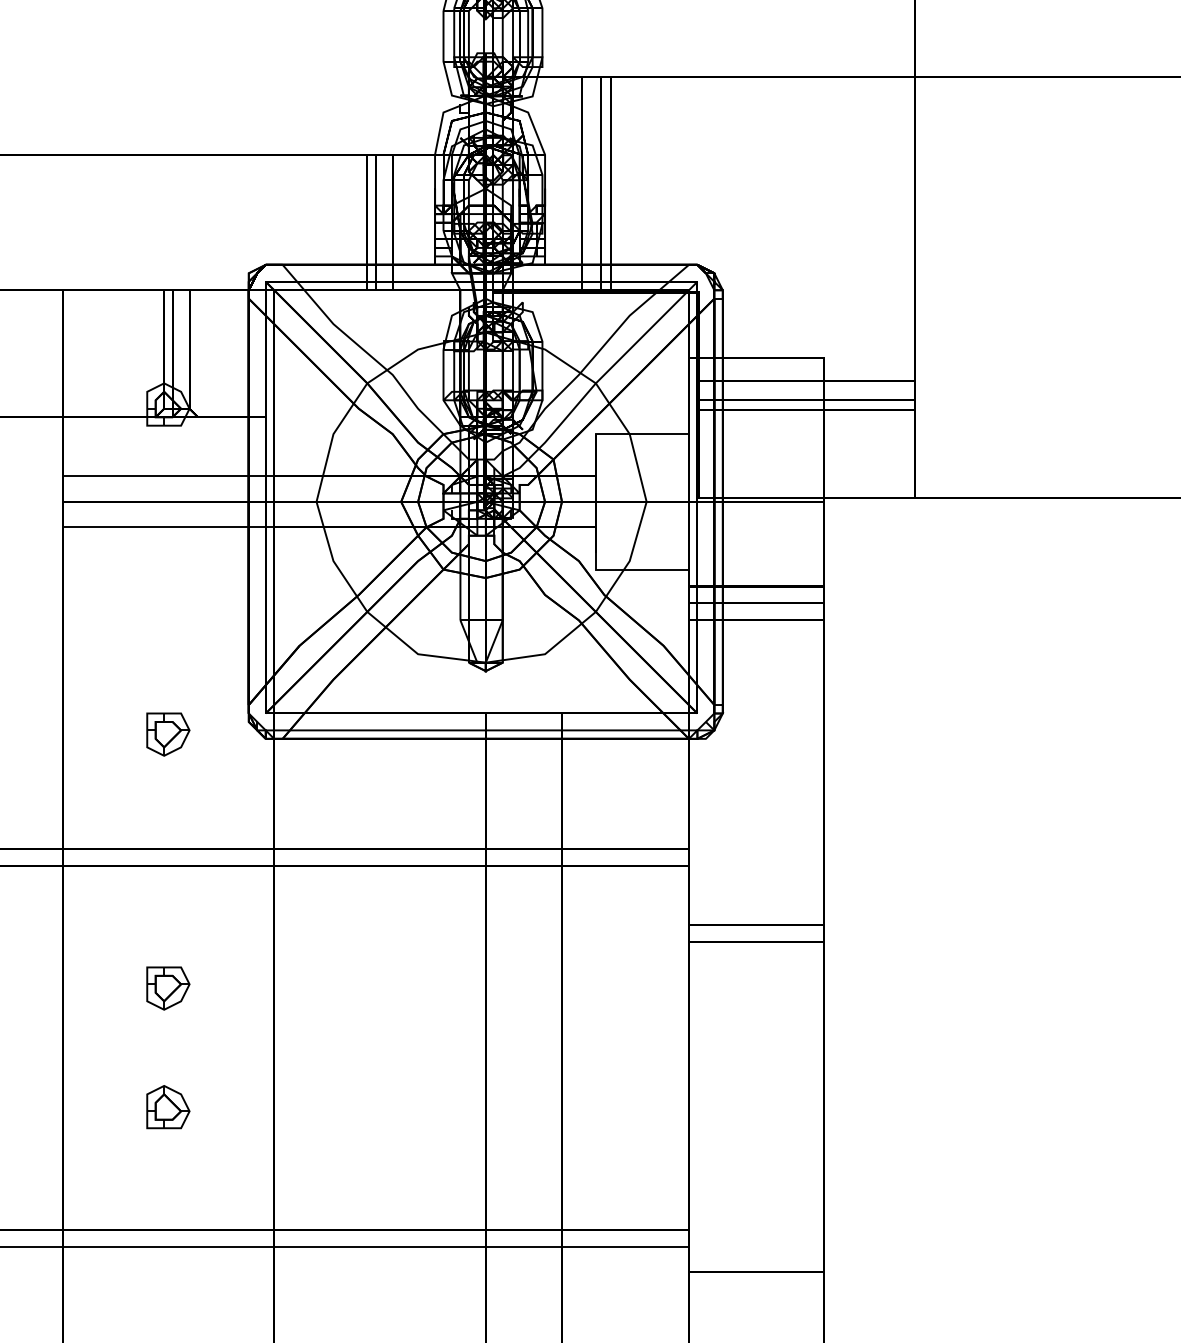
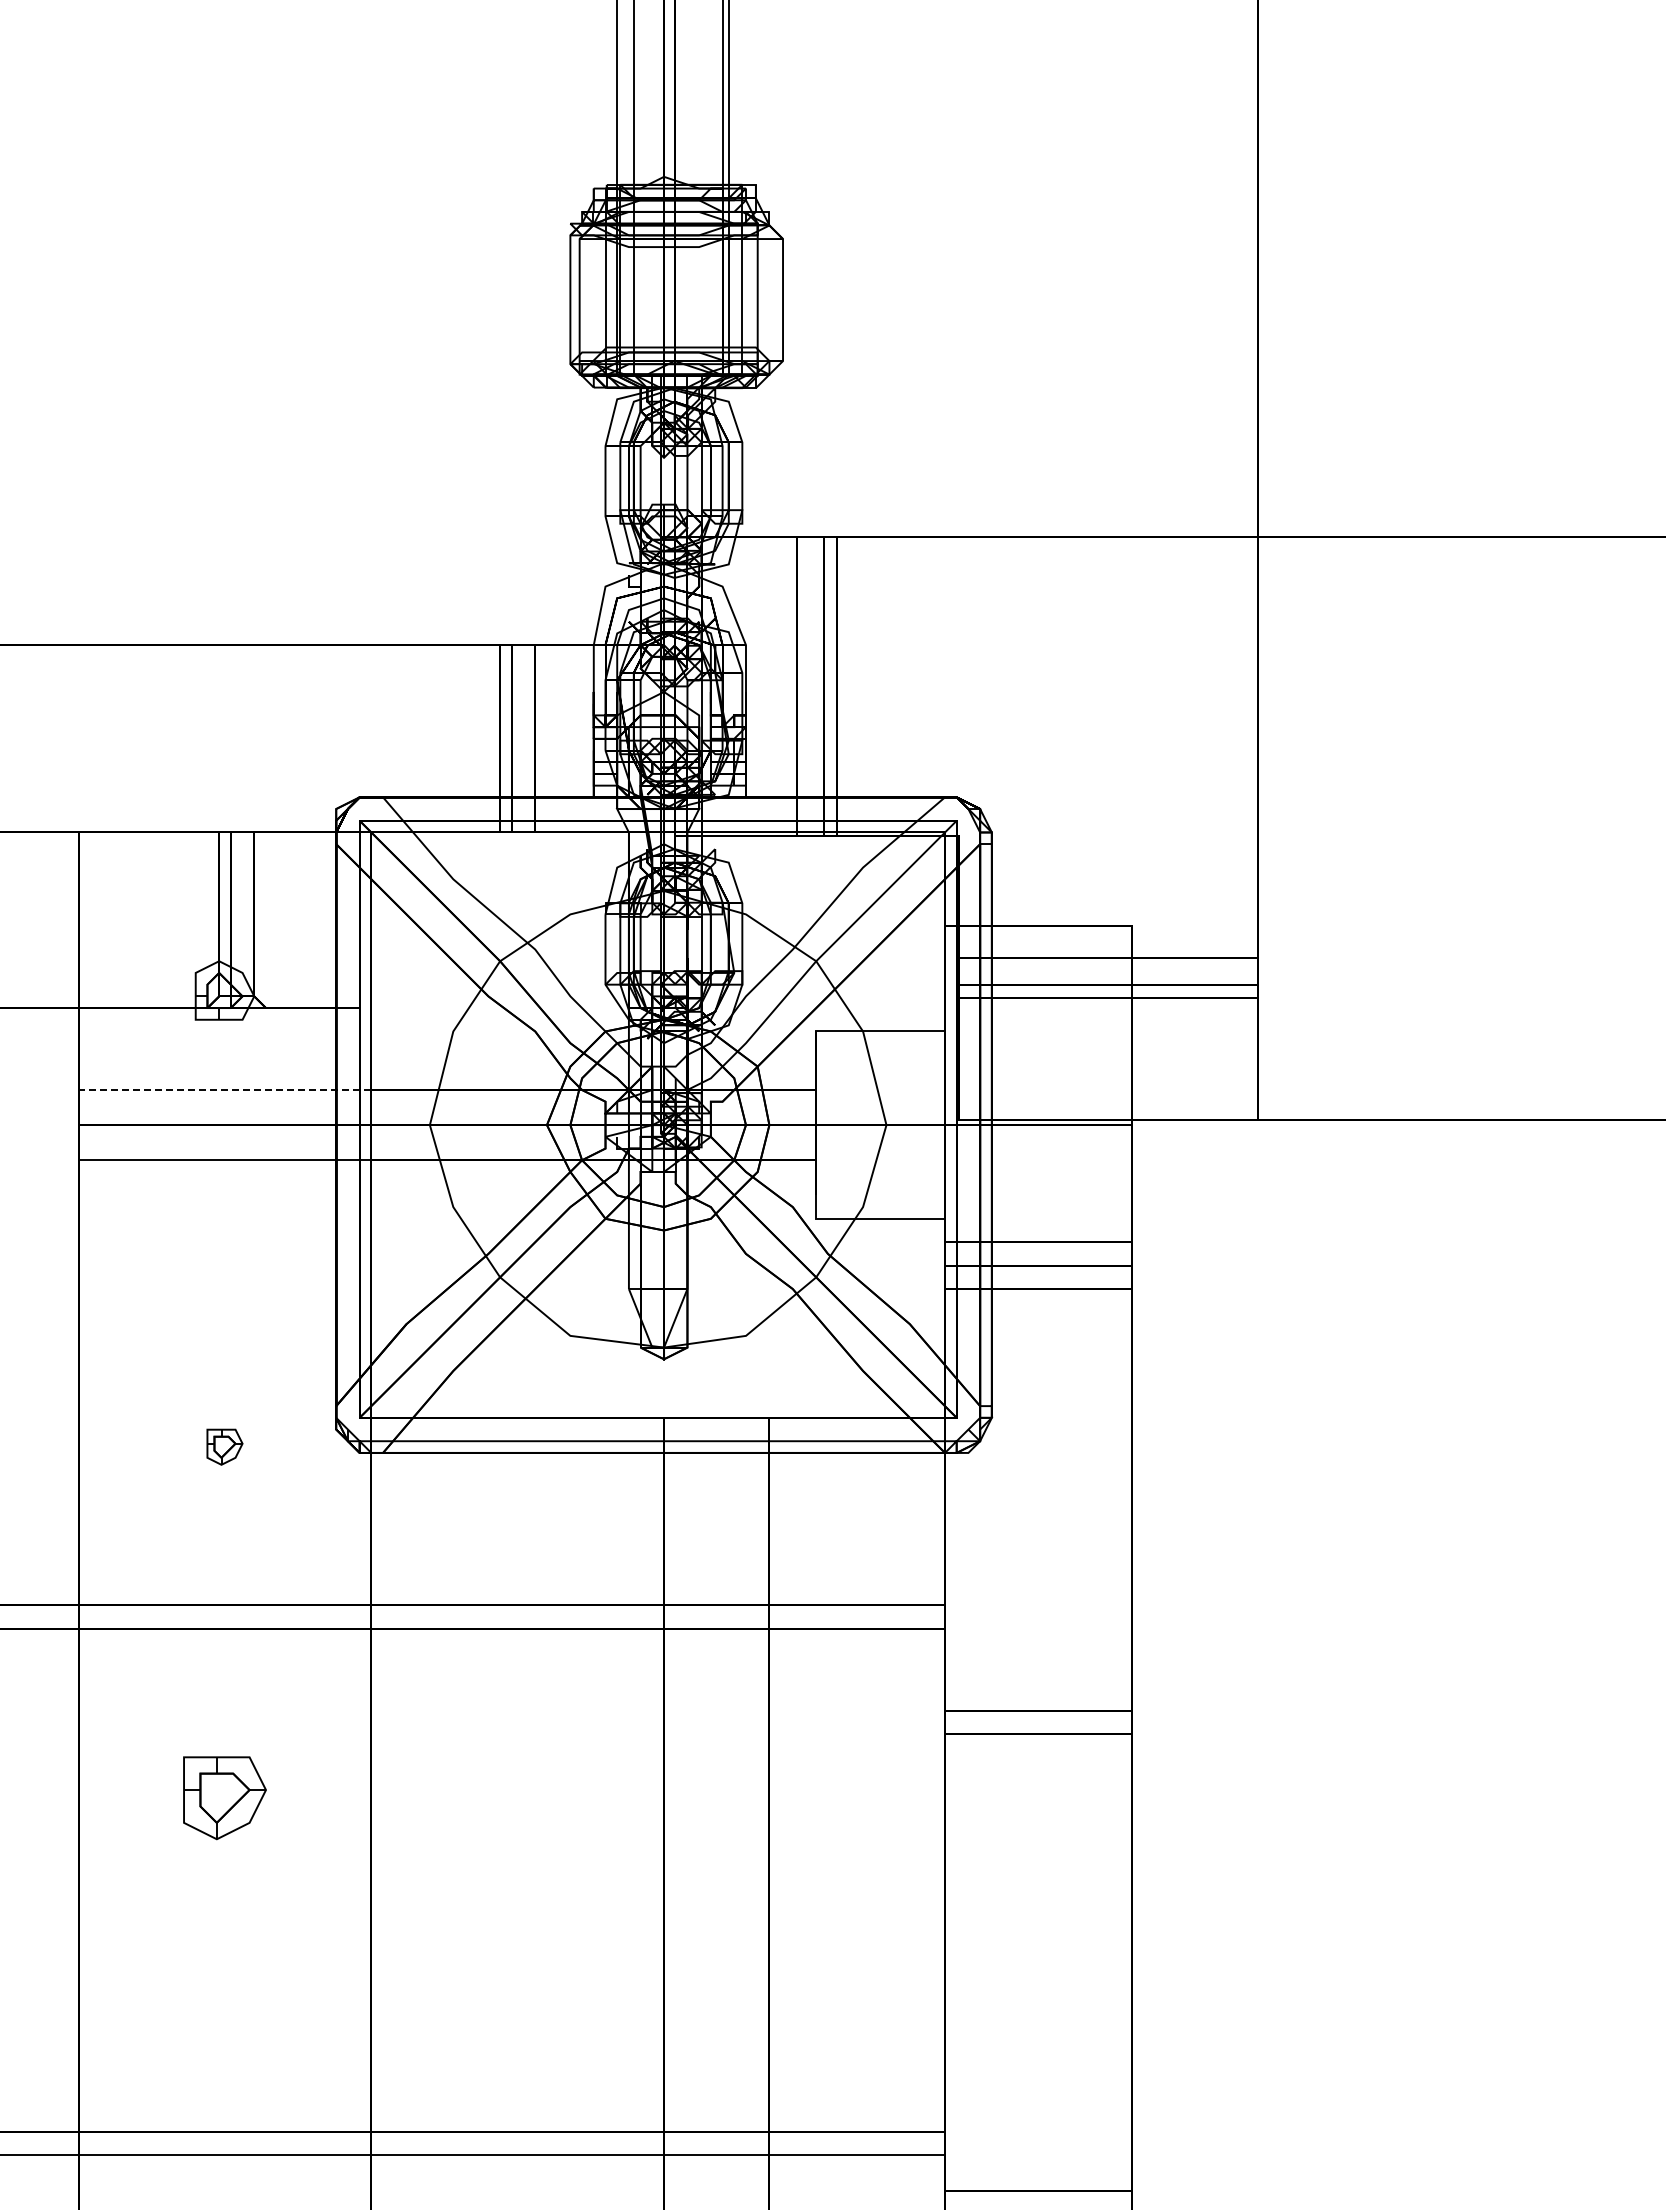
line: (168, 476) -> (224, 1090), solid -> dashed
part: (168, 734) -> (224, 1447), size x0.6
part: (168, 988) -> (224, 1798), size x1.4
part: (168, 1107) -> (224, 1962), removed

